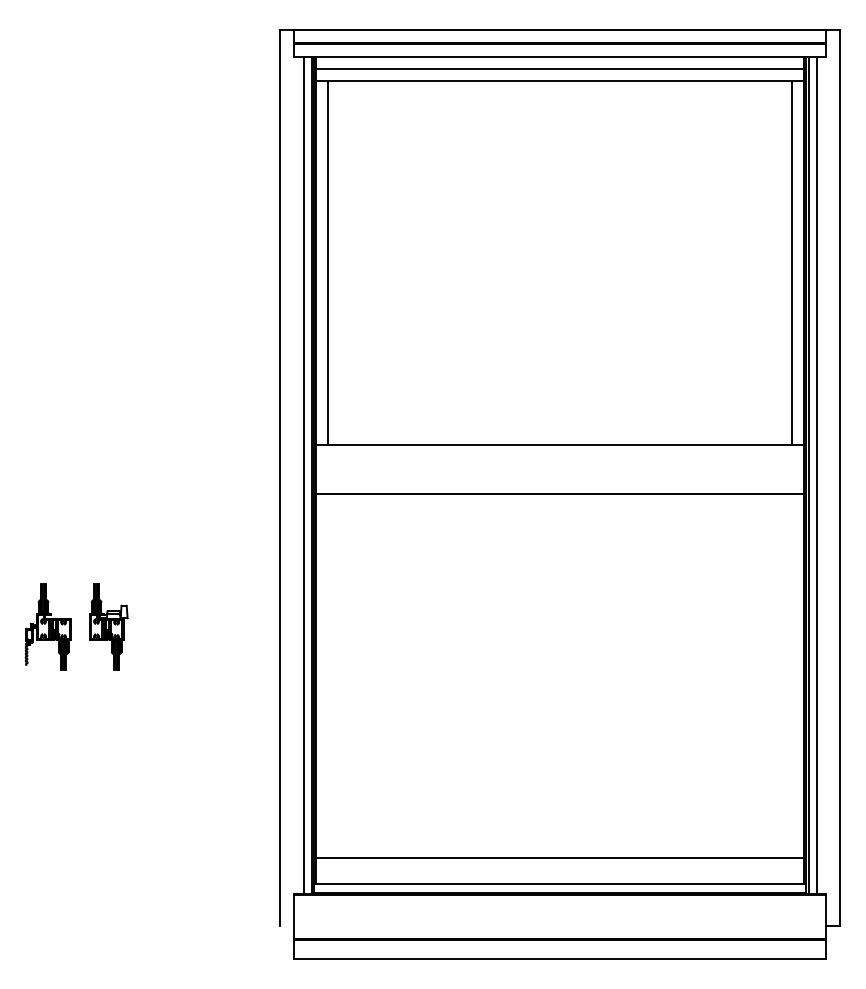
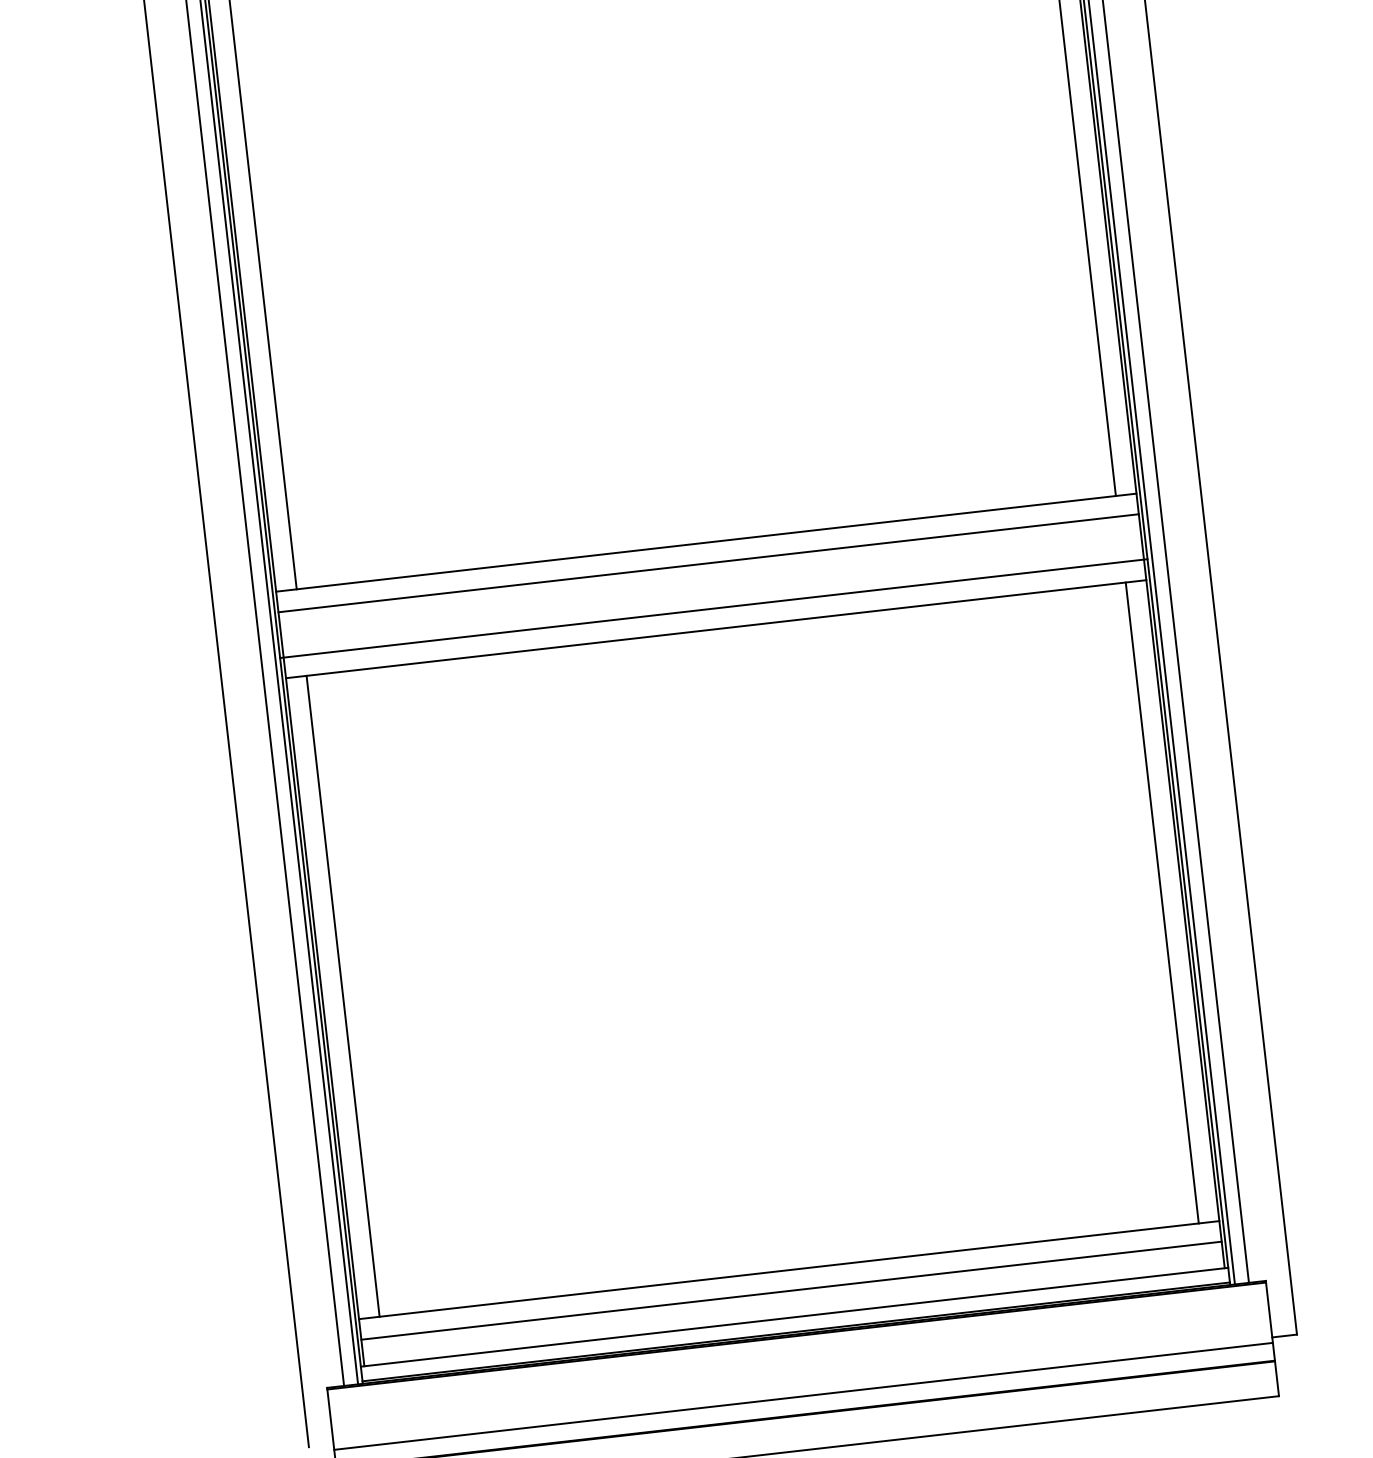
line: (560, 456) -> (709, 562), added
line: (560, 482) -> (714, 608), added
line: (327, 675) -> (342, 995), added
line: (792, 675) -> (1162, 902), added
line: (560, 869) -> (792, 1291), added
line: (560, 929) -> (804, 1396), added

